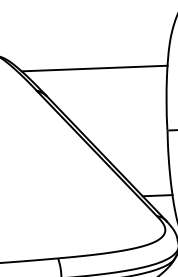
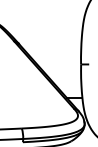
line: (94, 67) -> (44, 30), removed

